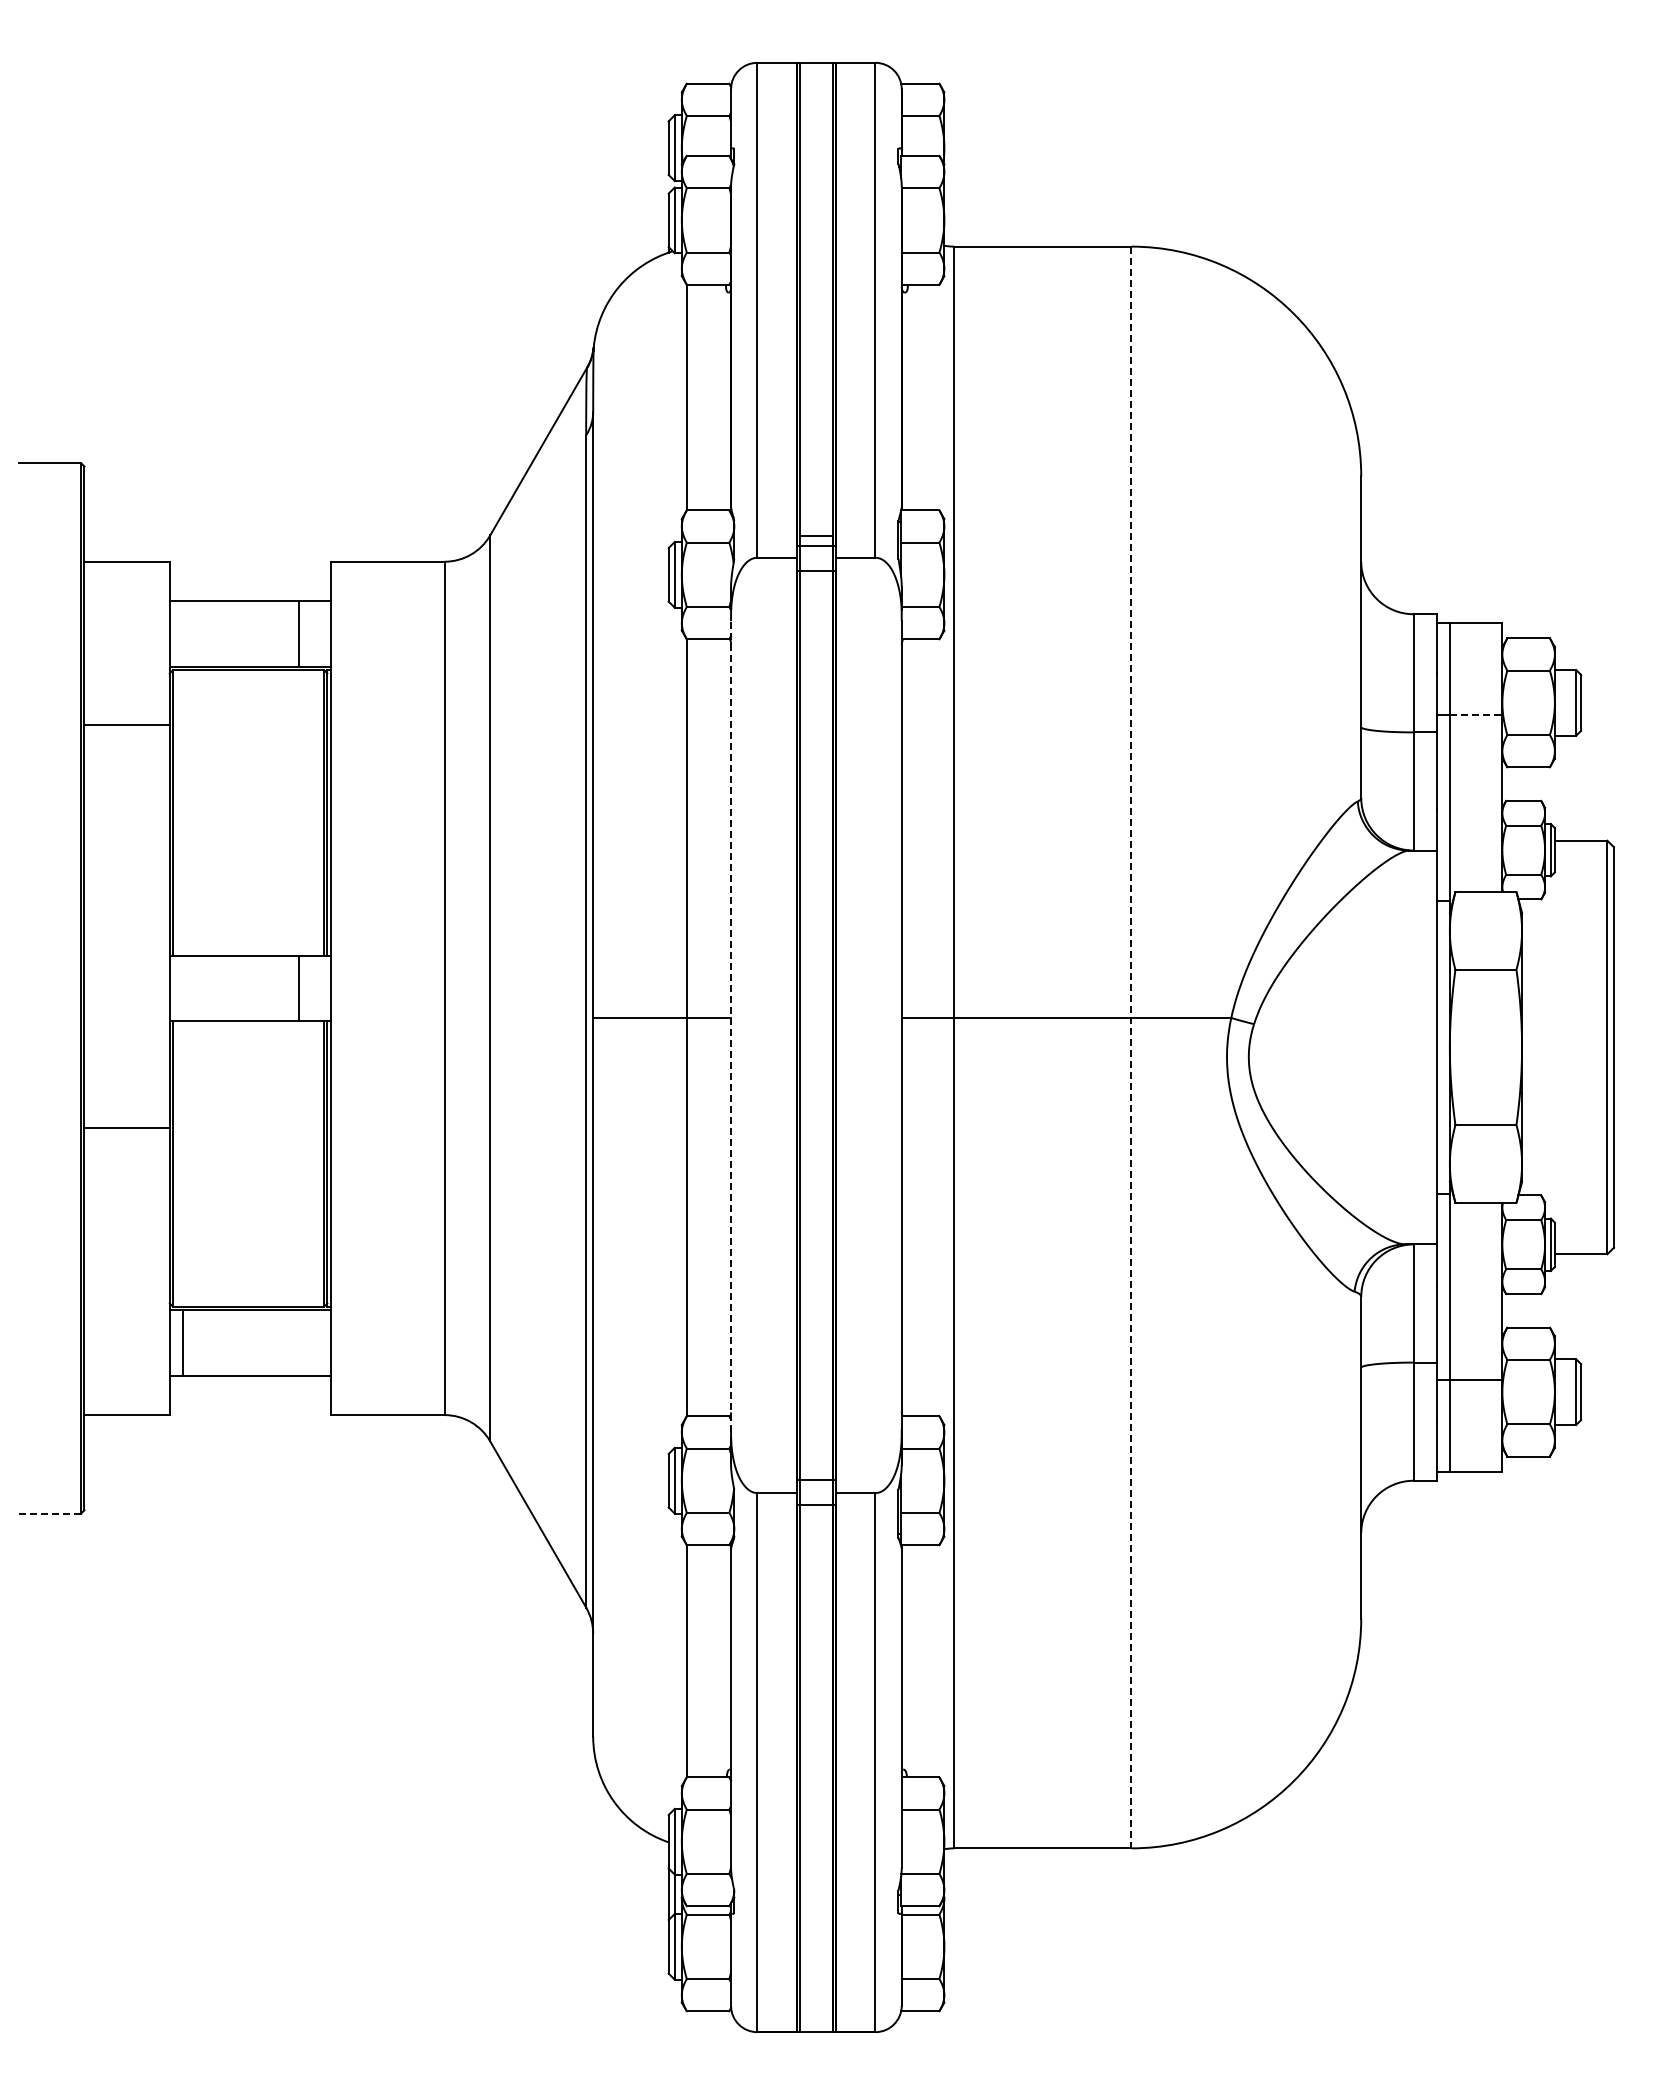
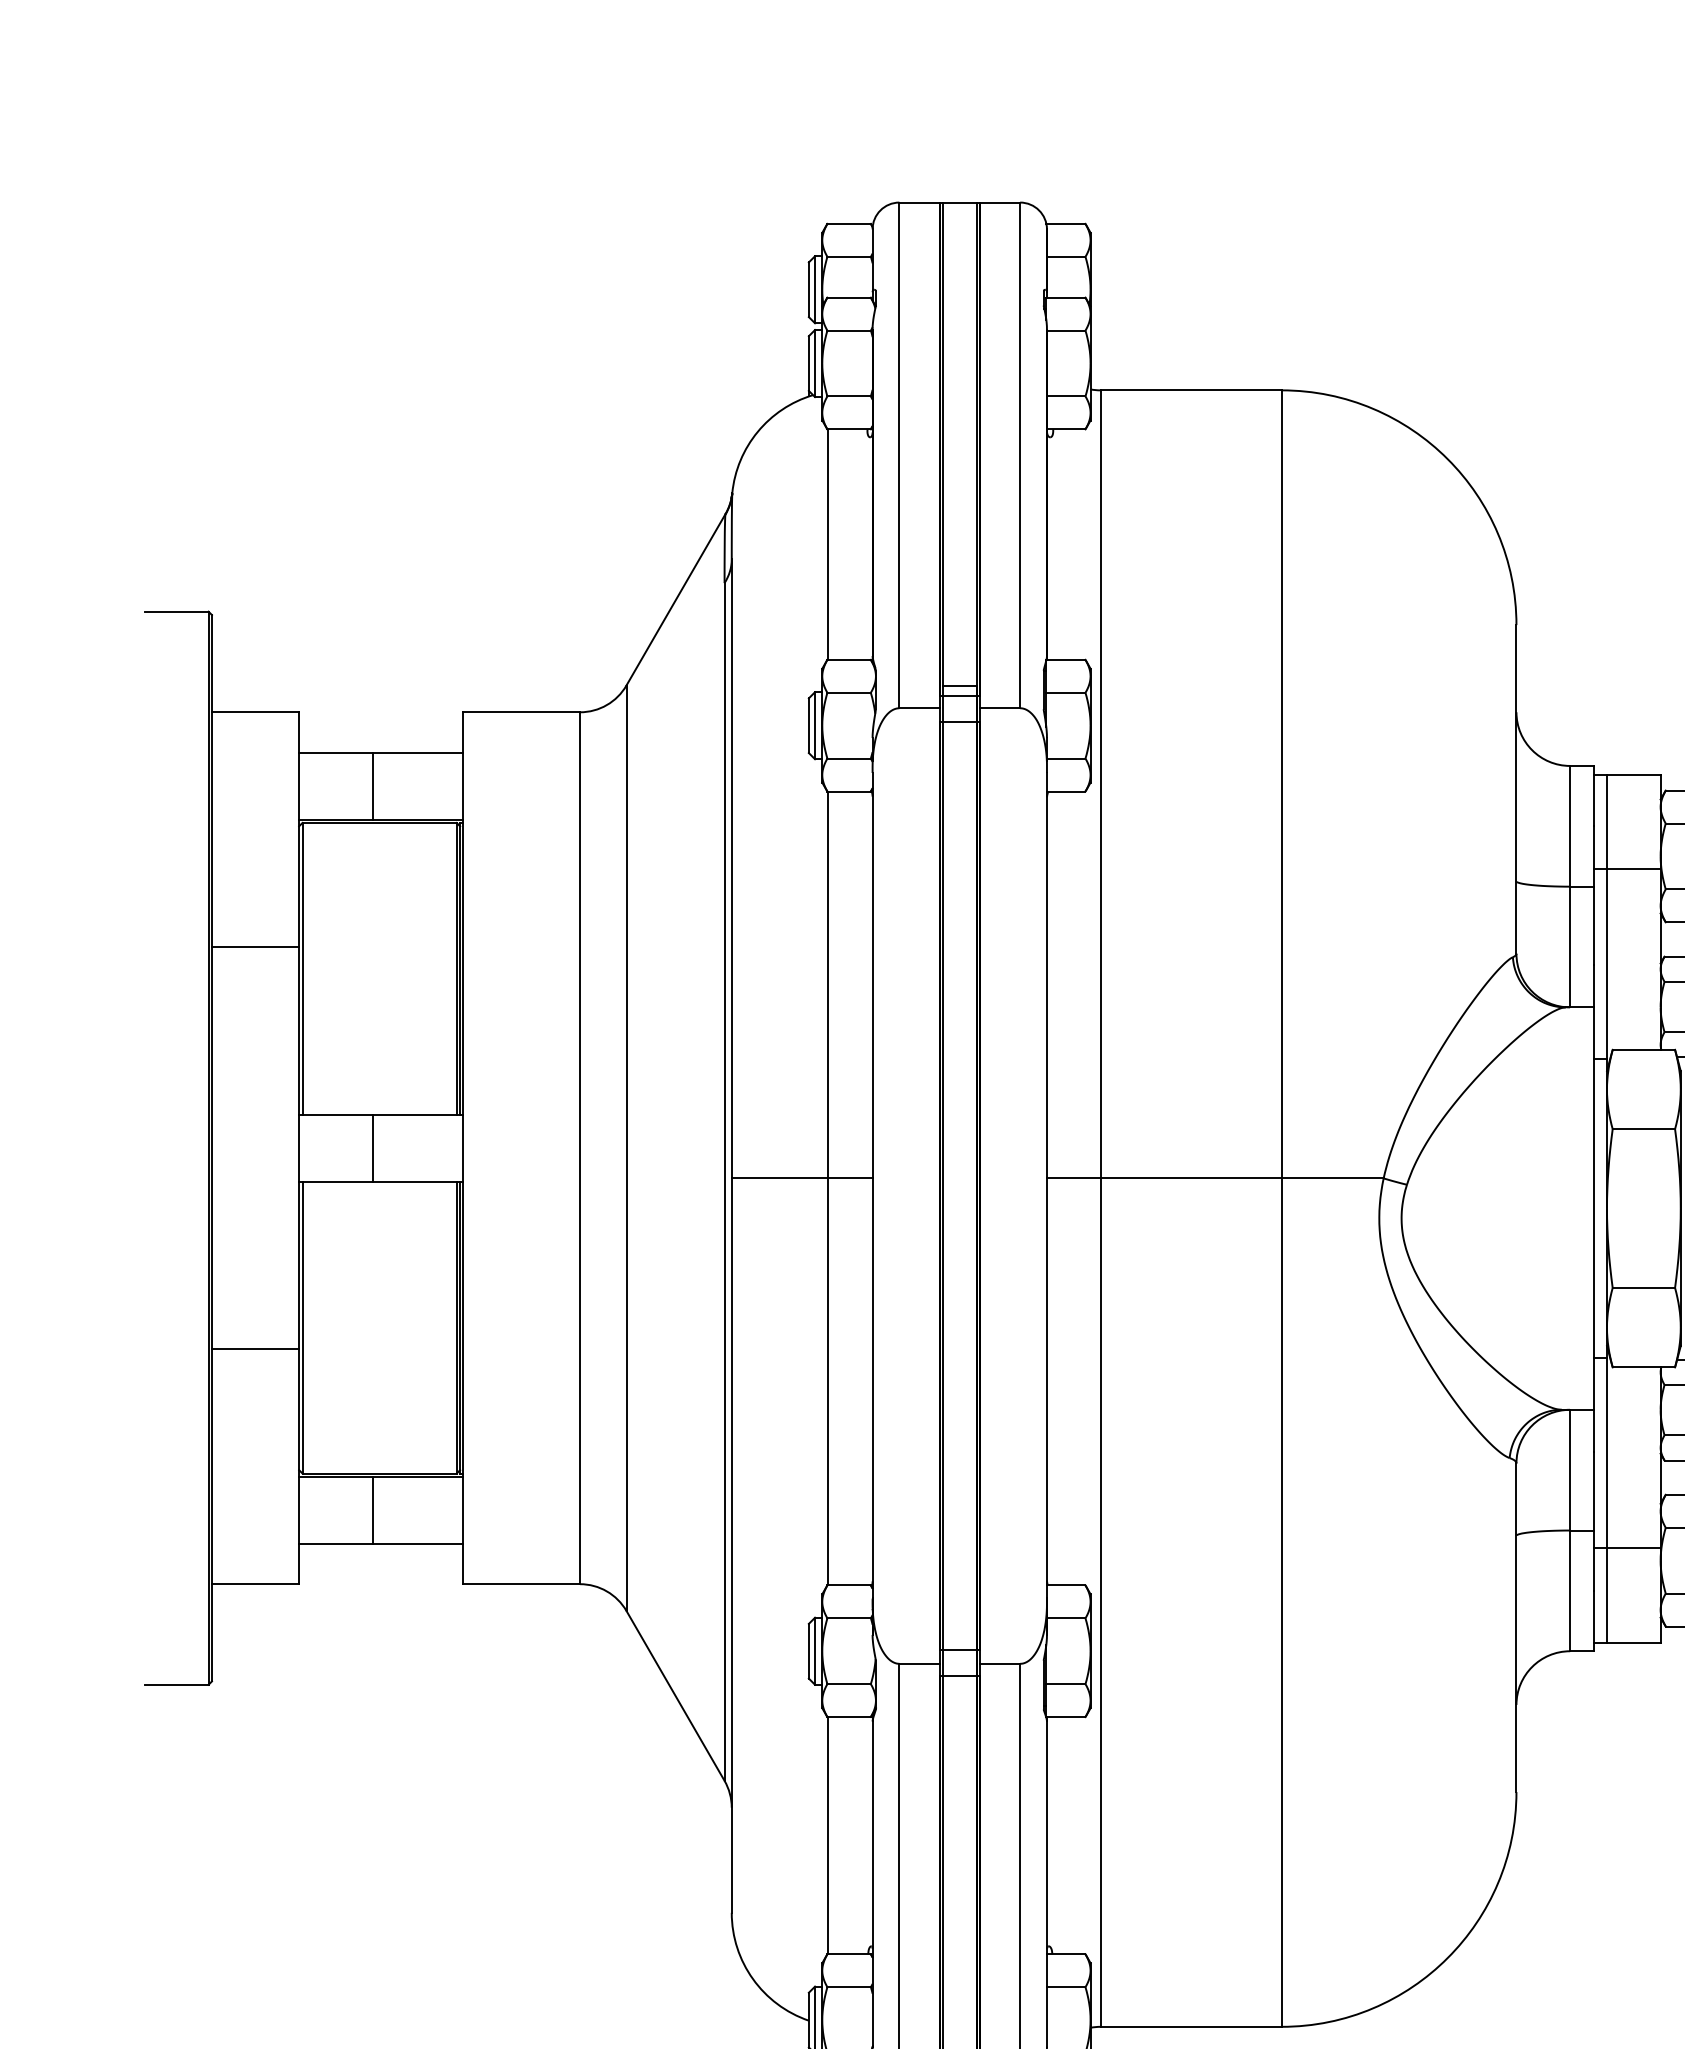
line: (299, 633) -> (373, 785), moved
line: (1476, 715) -> (1634, 869), dashed -> solid
line: (126, 725) -> (254, 947), moved
line: (299, 988) -> (373, 1148), moved
line: (731, 1042) -> (873, 1203), dashed -> solid
line: (1131, 1047) -> (1281, 1208), dashed -> solid
line: (126, 1128) -> (254, 1349), moved
line: (183, 1342) -> (373, 1510), moved
line: (50, 1513) -> (177, 1684), dashed -> solid

